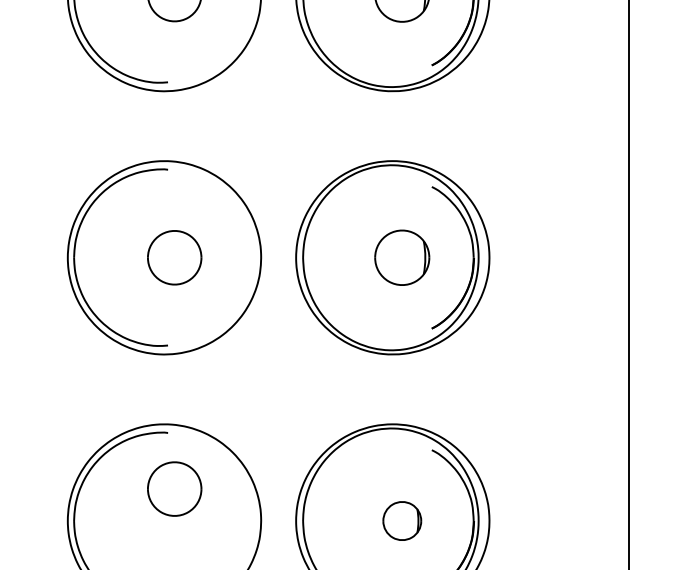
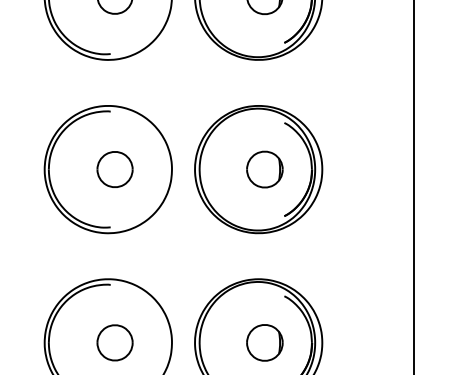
part: (173, 488) -> (114, 342), moved
part: (401, 520) -> (264, 342), size x1.43

